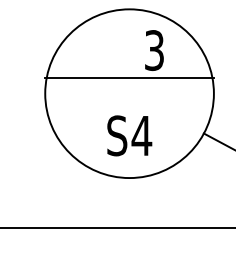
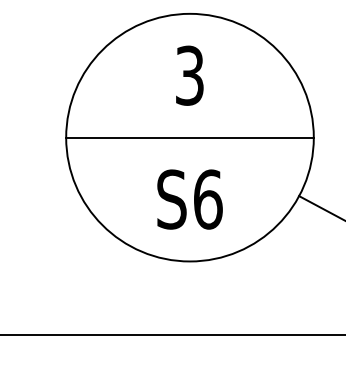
text: (154, 50) -> (189, 75), moved
line: (129, 77) -> (189, 137), moved
text: (141, 135) -> (207, 199), S4 -> S6

